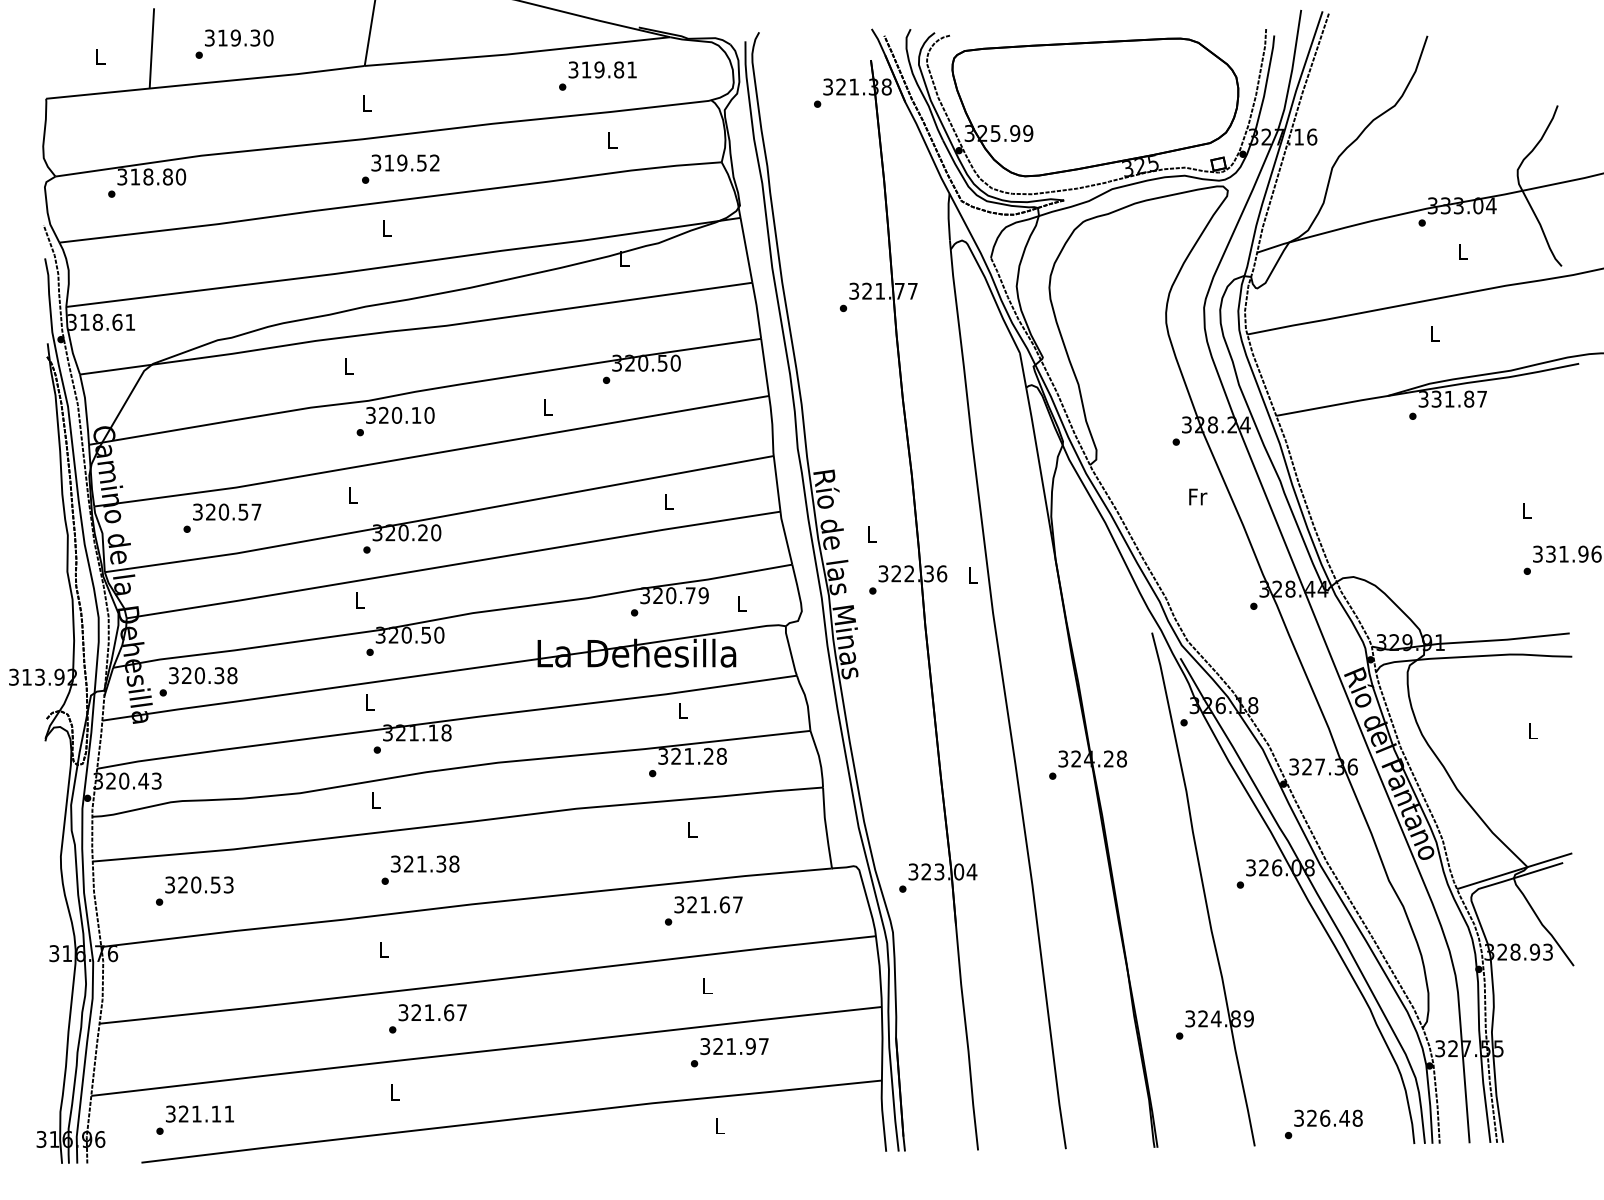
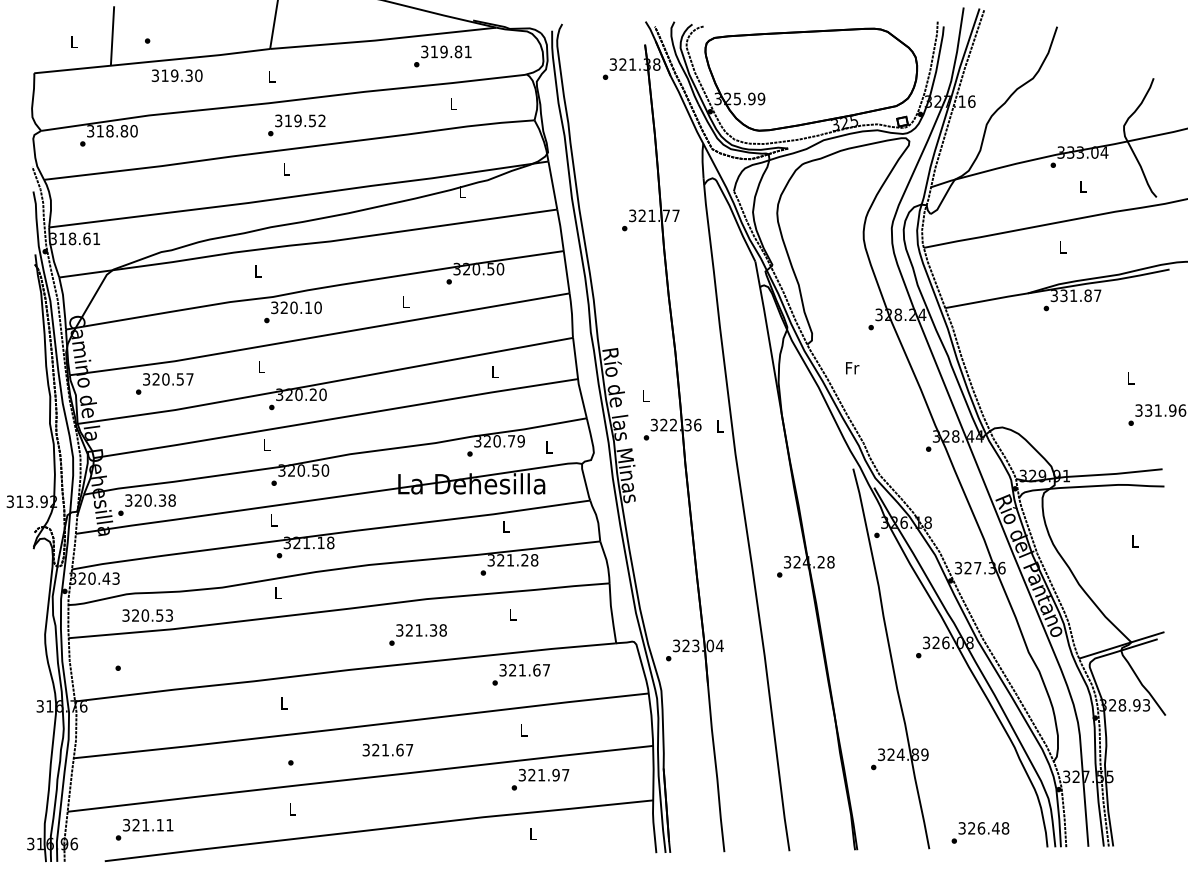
text: (239, 37) -> (177, 75), moved
text: (1198, 496) -> (852, 367), moved
text: (420, 869) -> (418, 634), moved
text: (199, 884) -> (147, 615), moved
text: (432, 1012) -> (387, 749), moved

